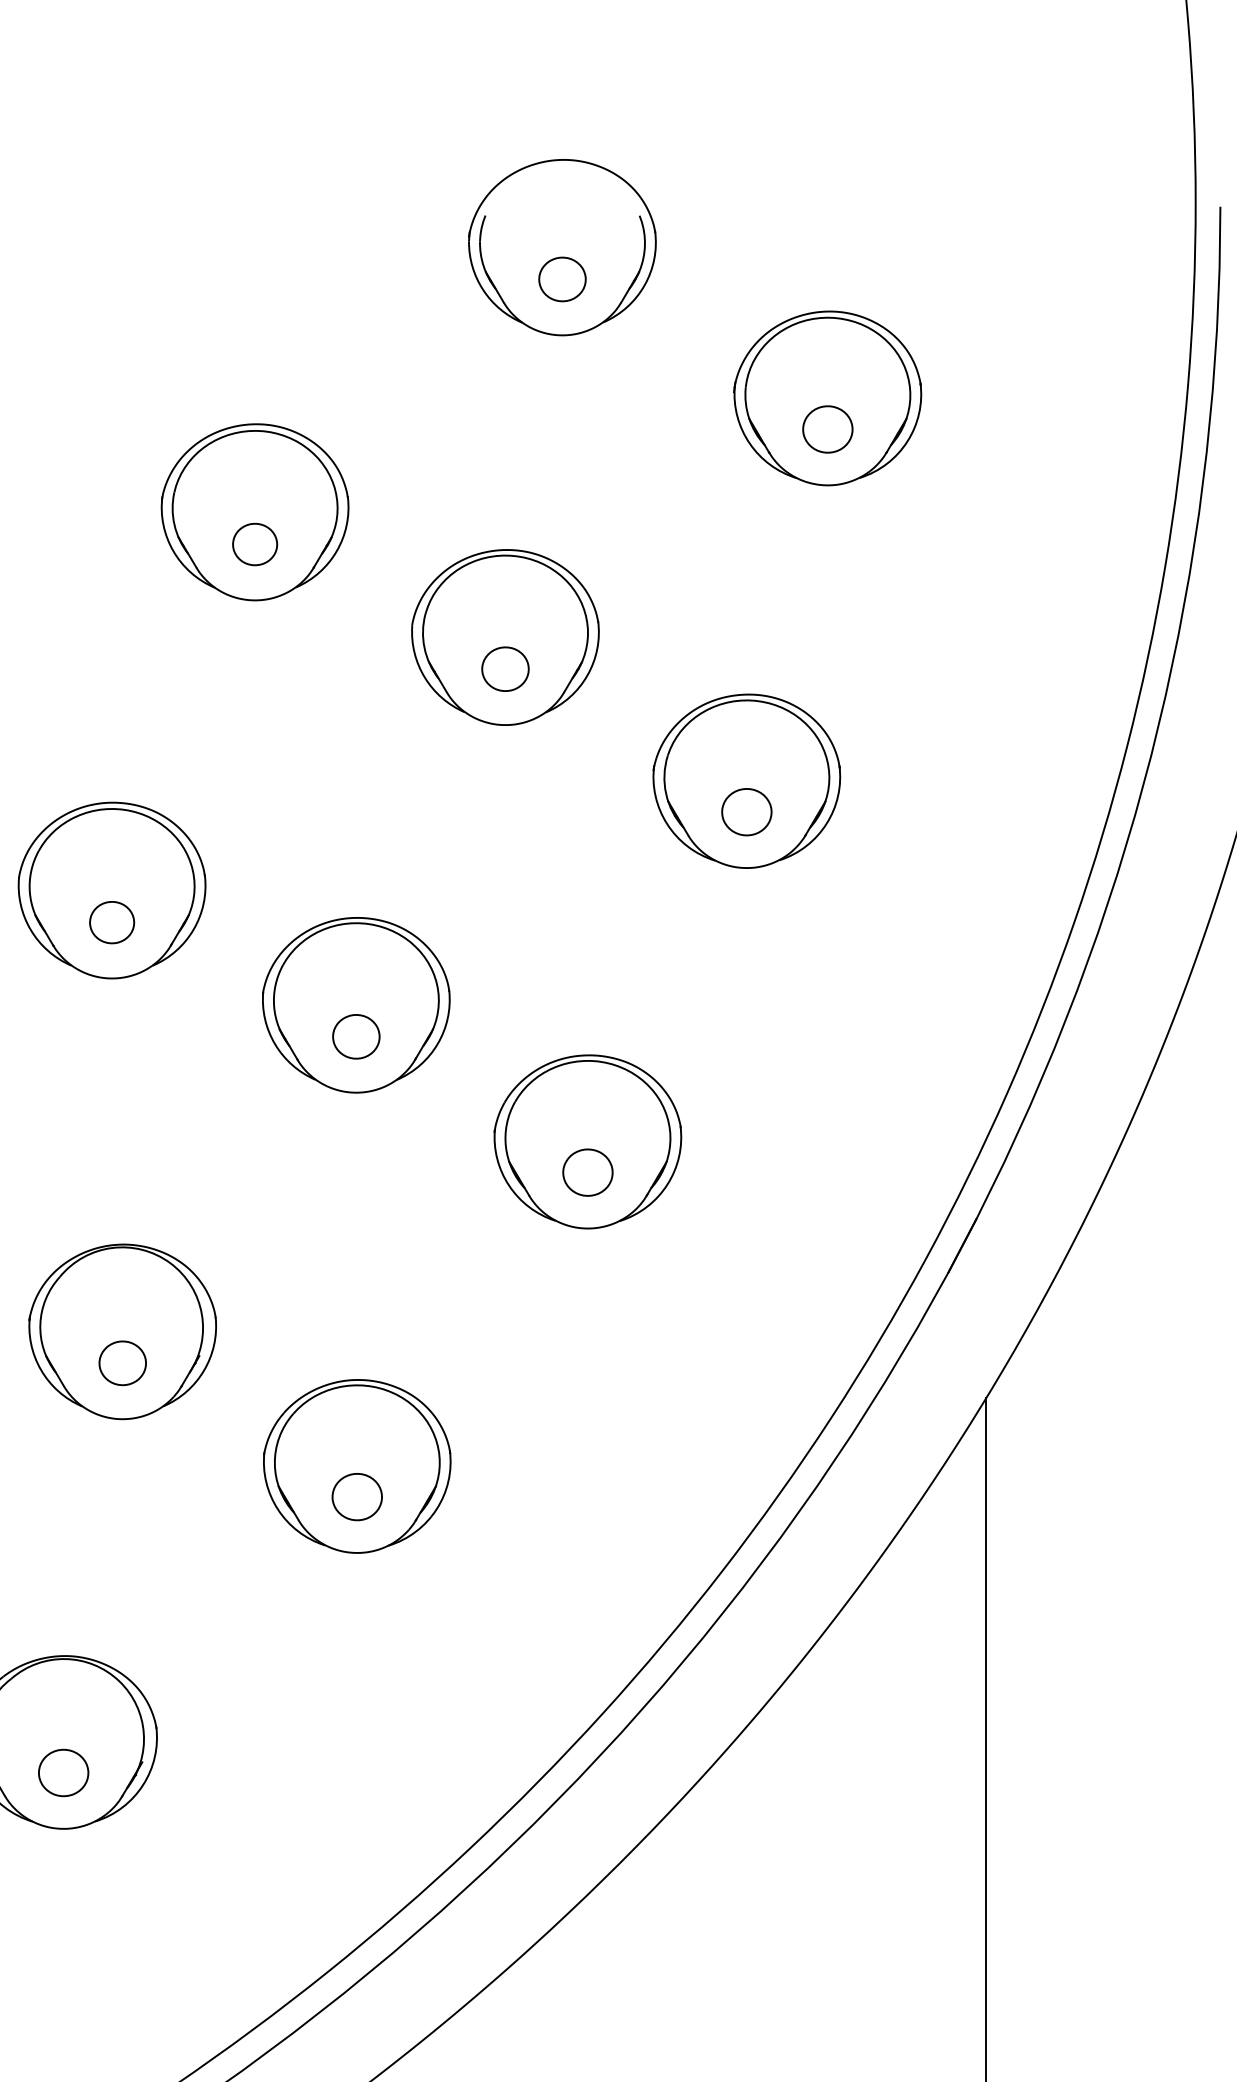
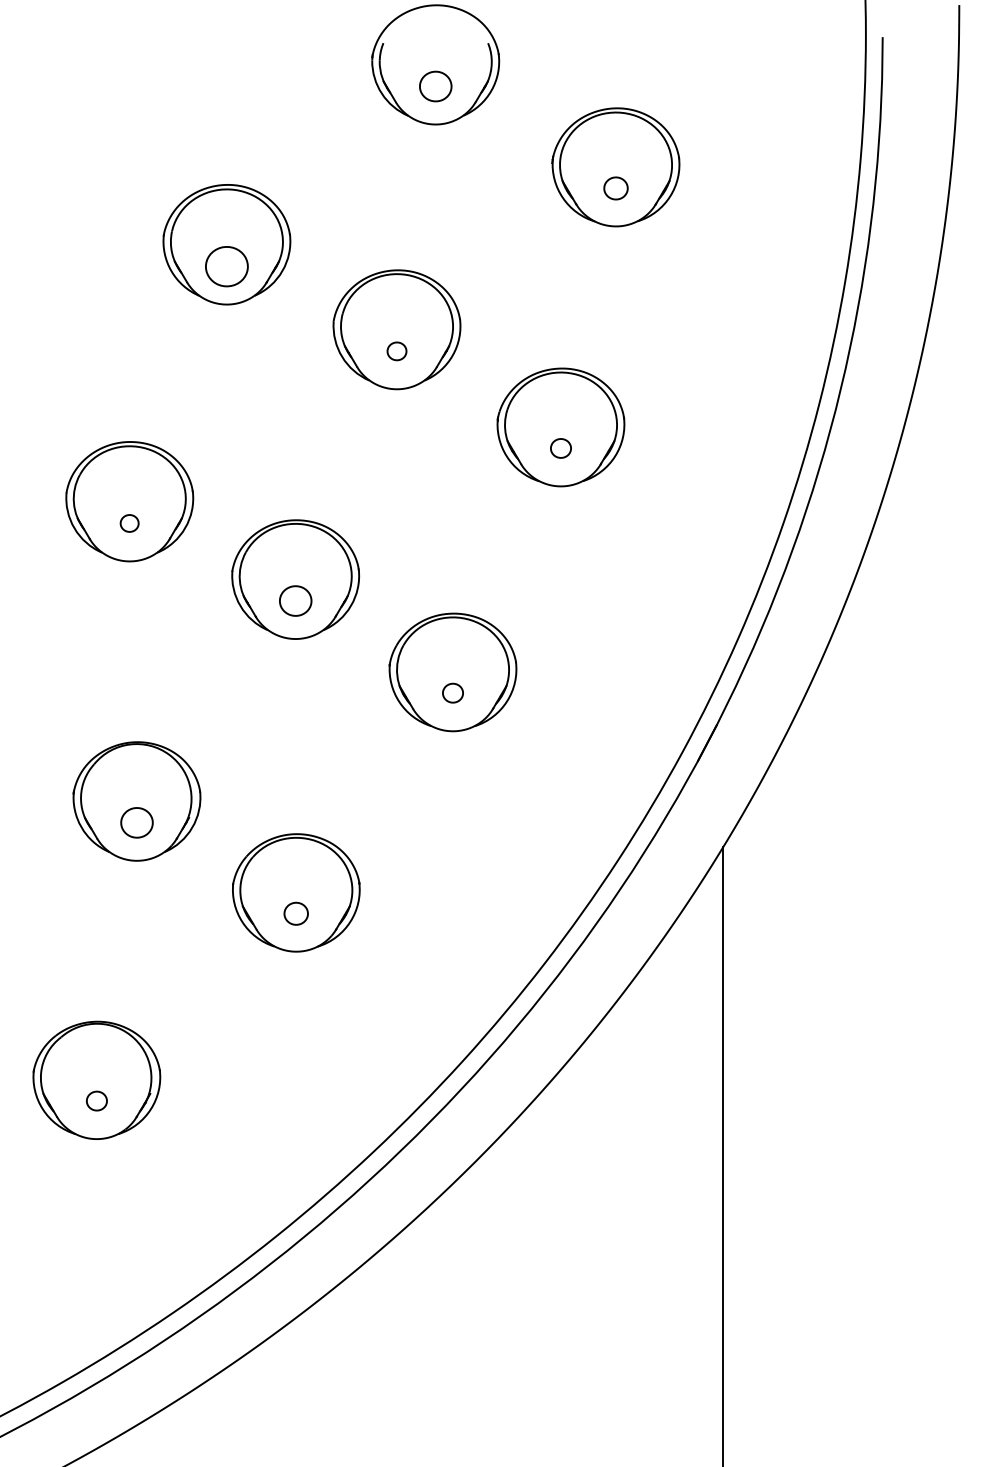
part: (827, 429) -> (615, 188), size x0.7
part: (254, 544) -> (226, 266), size x1.4
part: (504, 669) -> (396, 351), size x0.6
part: (746, 812) -> (560, 448), size x0.6
part: (111, 922) -> (129, 523), size x0.6
part: (587, 1171) -> (452, 692), size x0.6
part: (356, 1496) -> (295, 913), size x0.7
part: (63, 1772) -> (96, 1100), size x0.6

